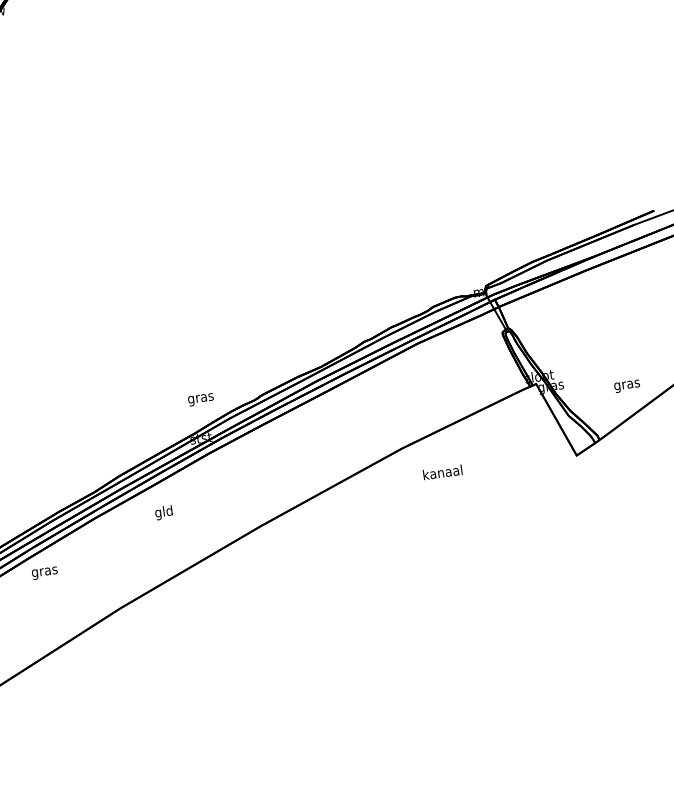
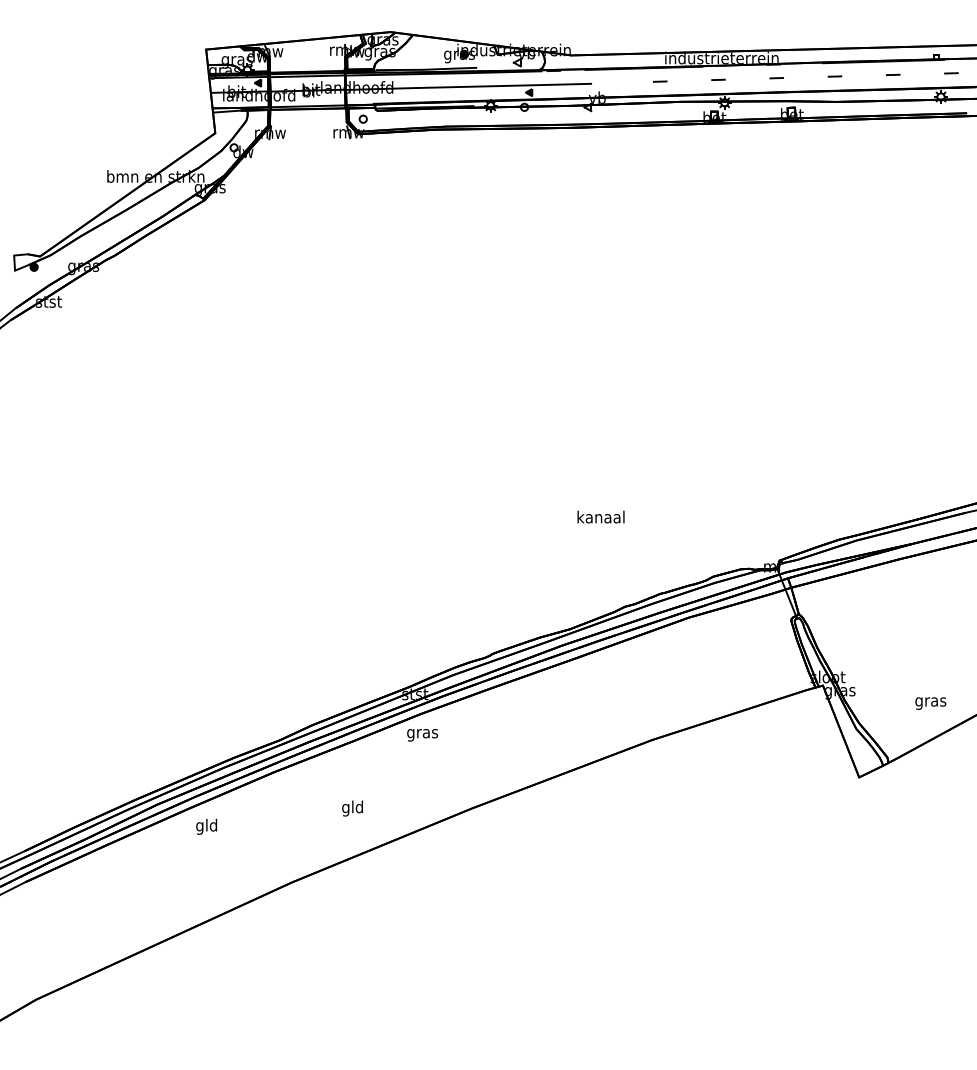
text: (200, 399) -> (422, 735), moved
text: (442, 471) -> (600, 516), moved
text: (163, 512) -> (352, 808), moved
text: (44, 571) -> (206, 826), gras -> gld

